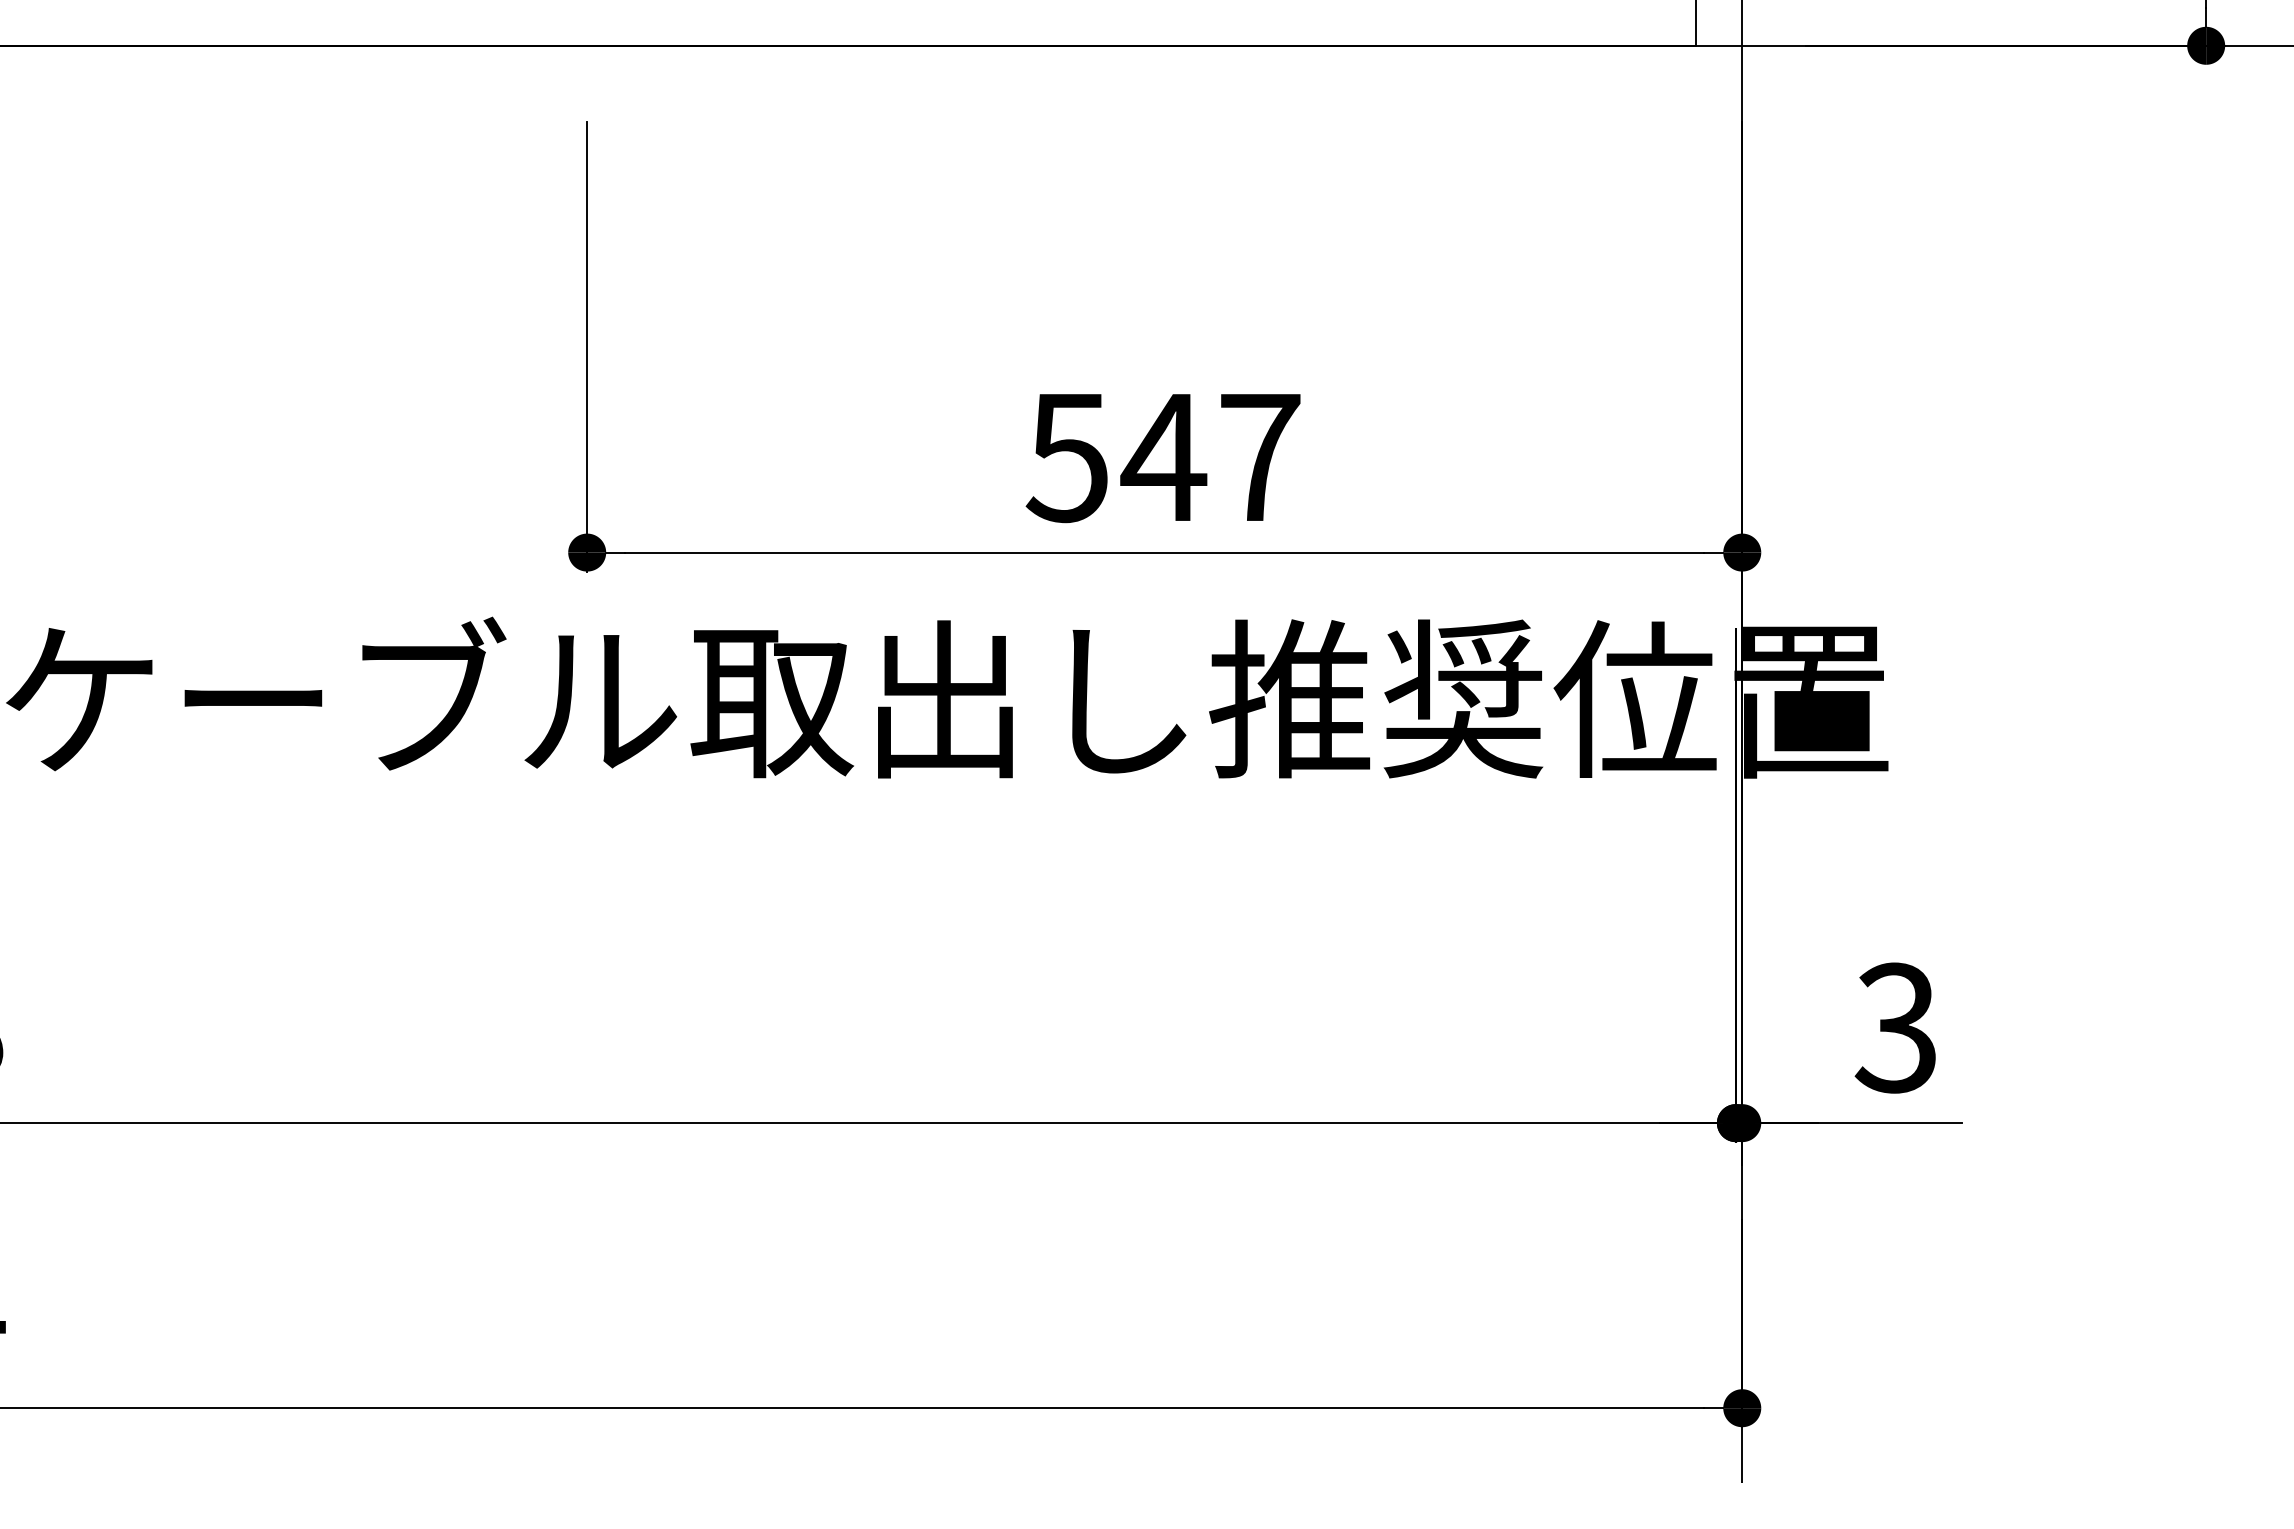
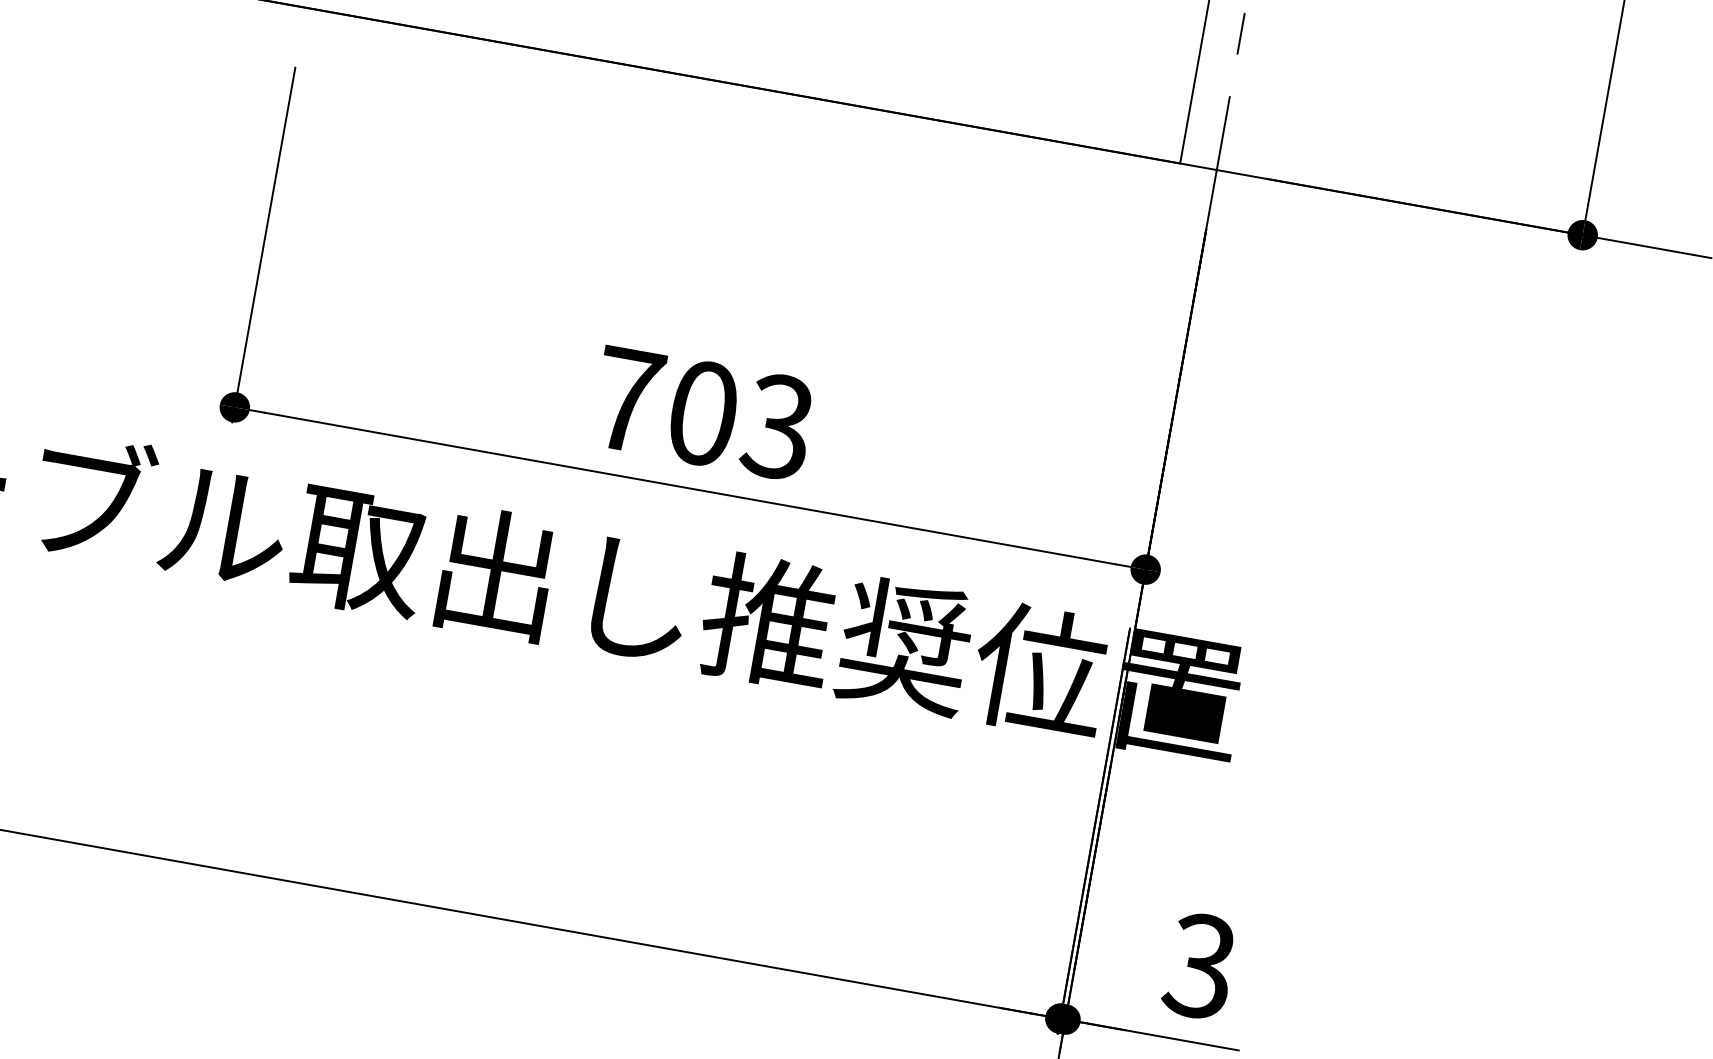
text: (1162, 457) -> (701, 413), 547 -> 703

